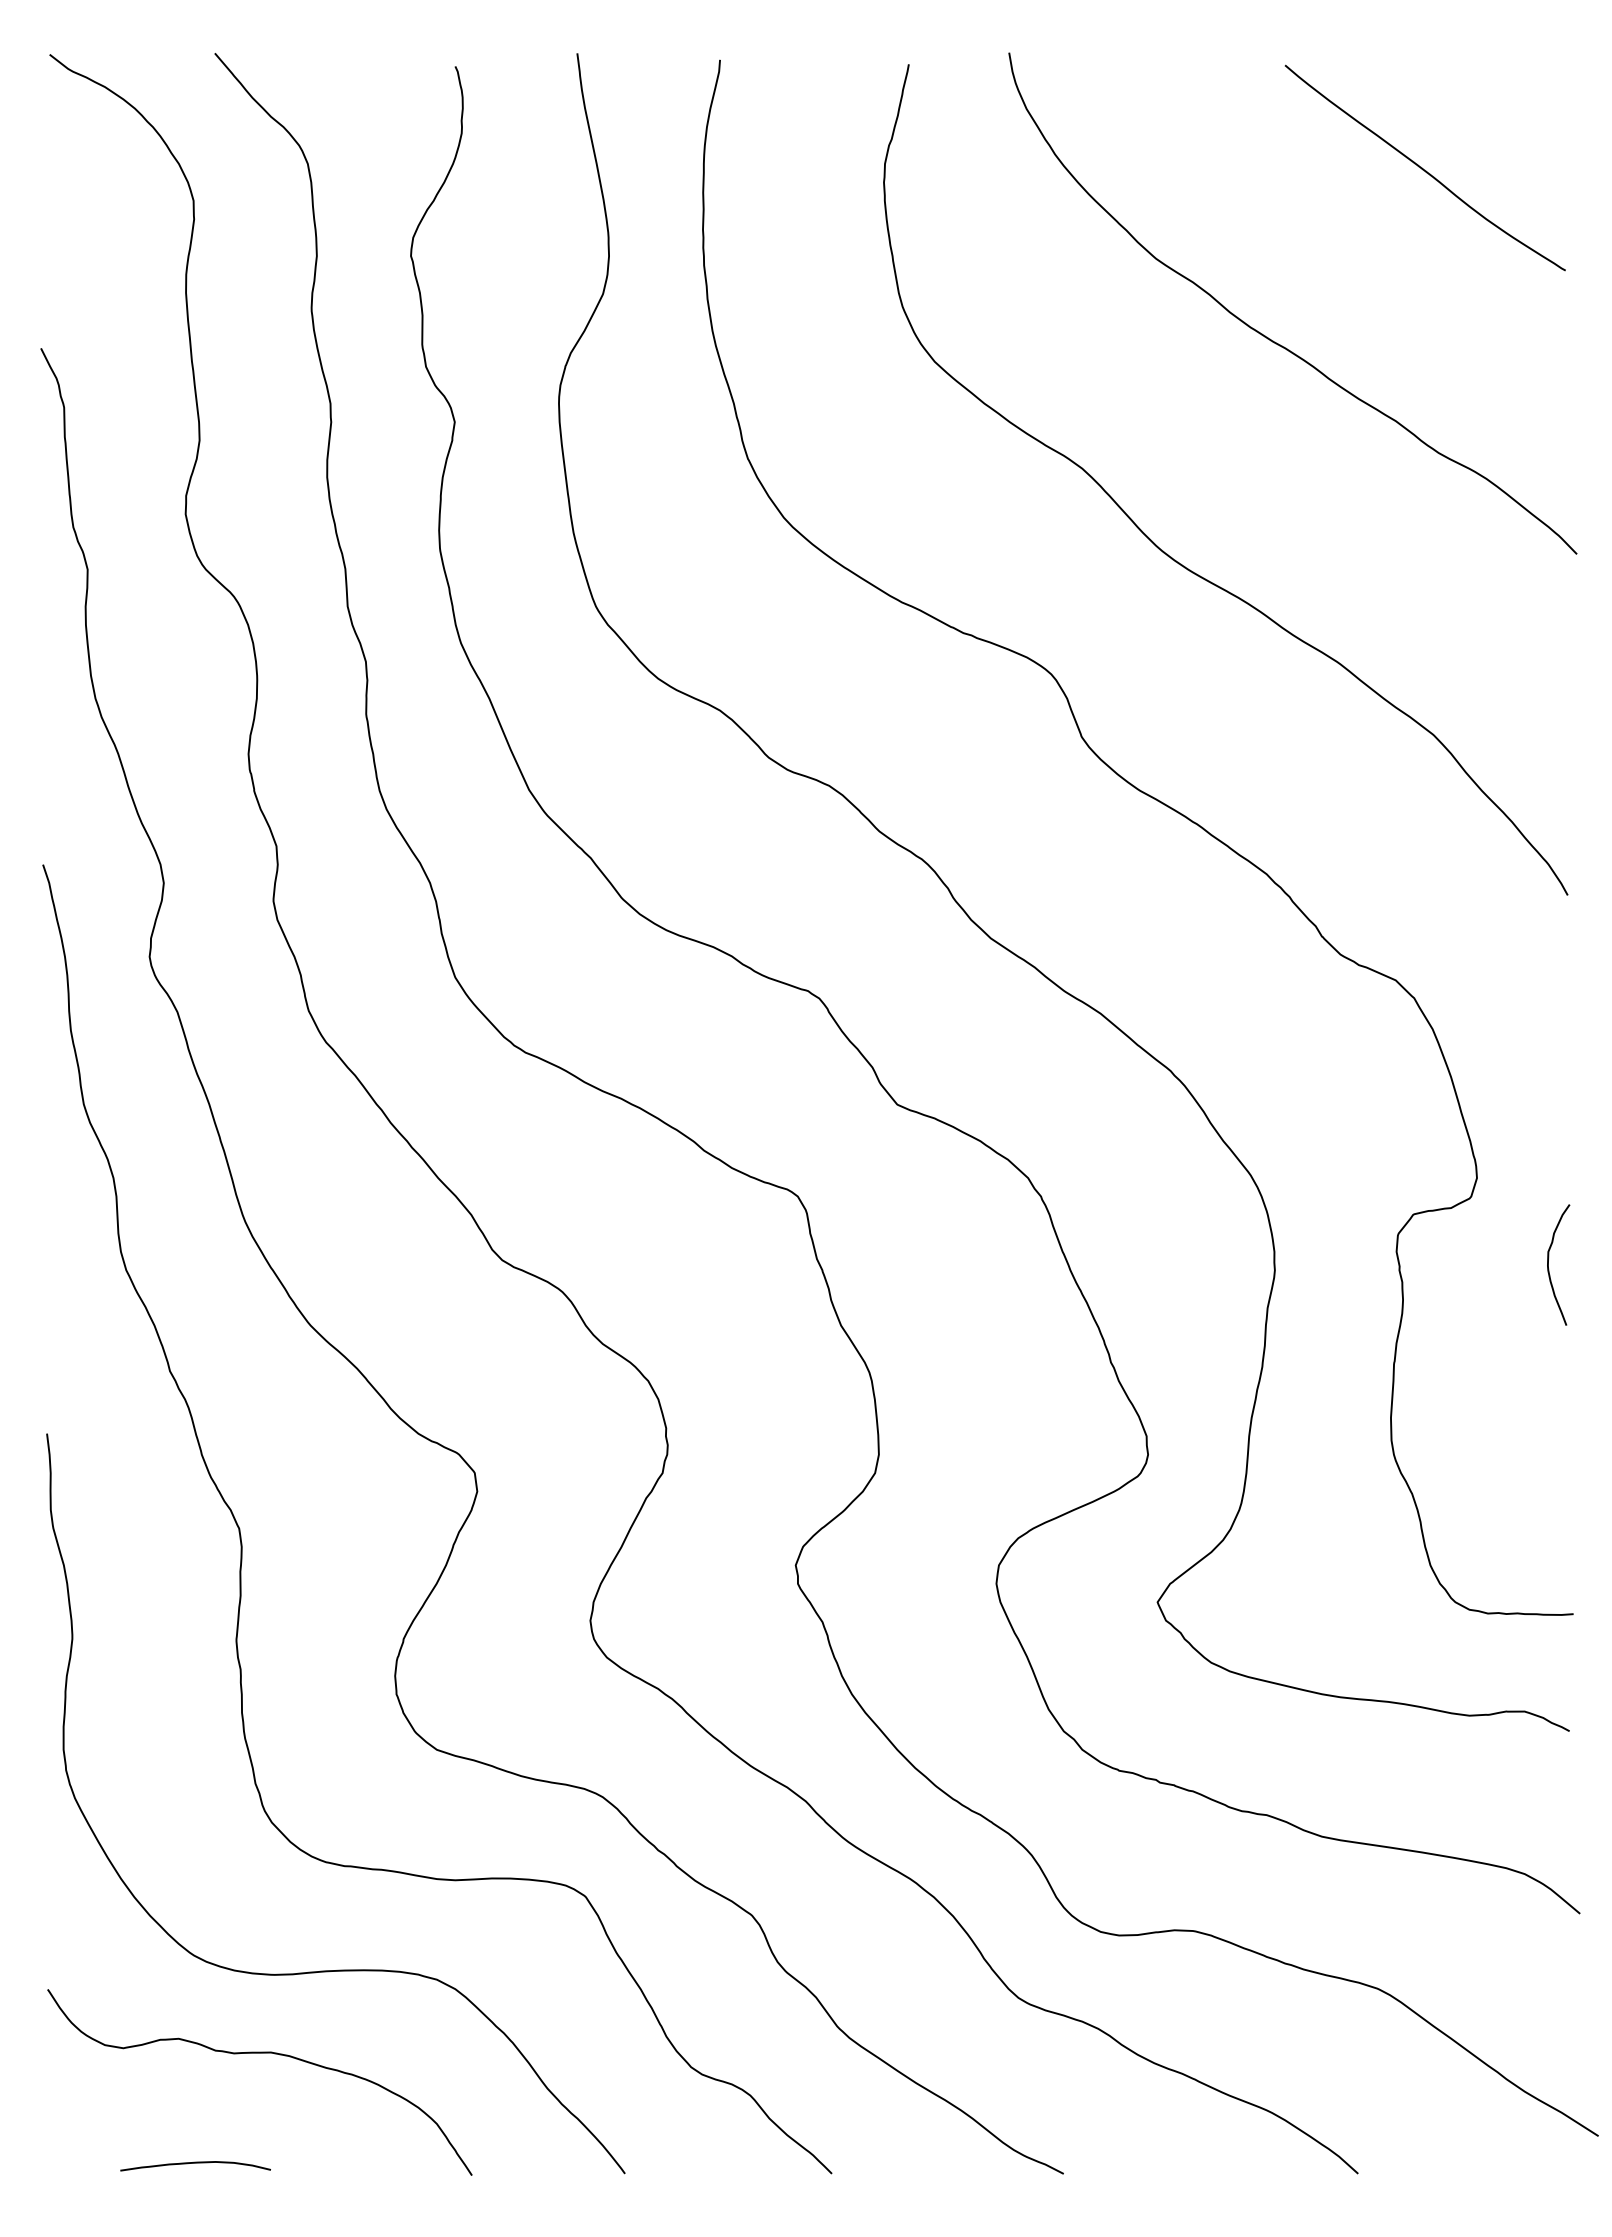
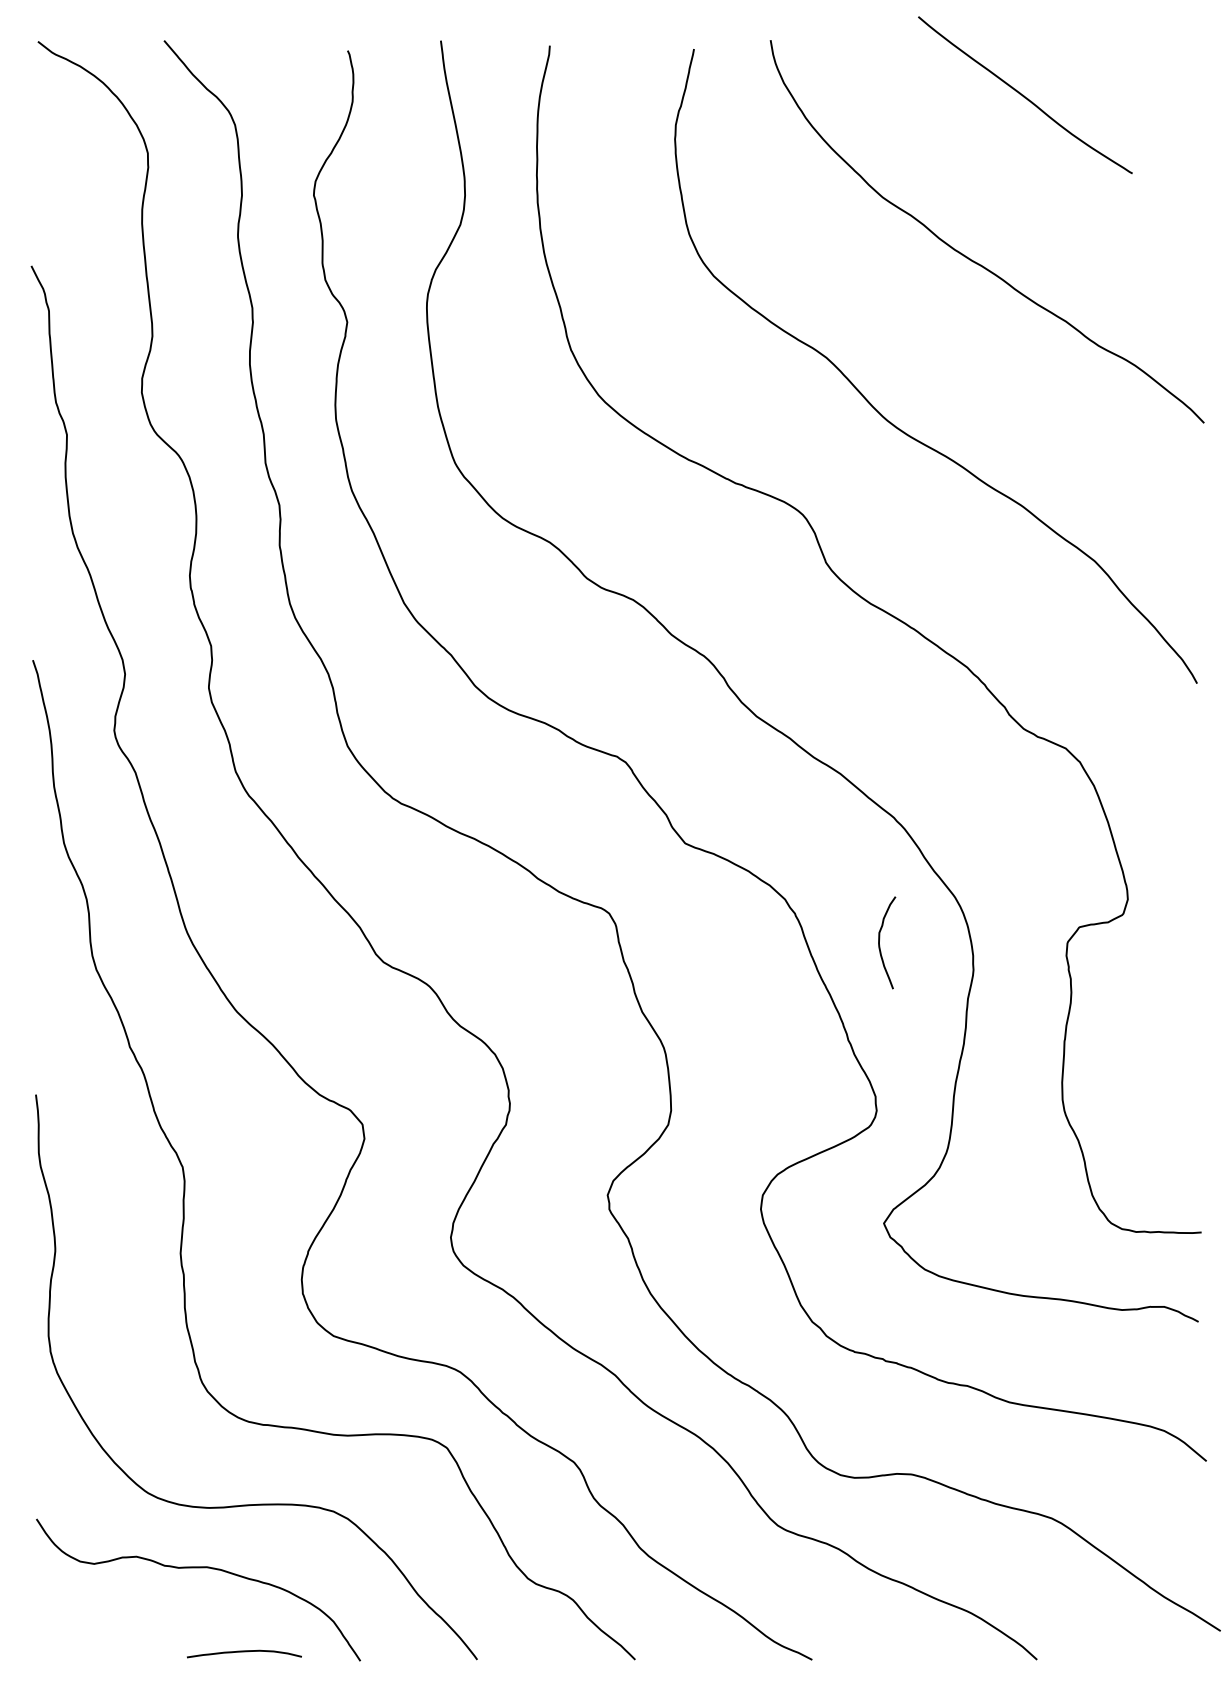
curve: (1424, 168) -> (1024, 95), moved
curve: (1549, 1268) -> (880, 945), moved
curve: (195, 2164) -> (244, 1652), moved

